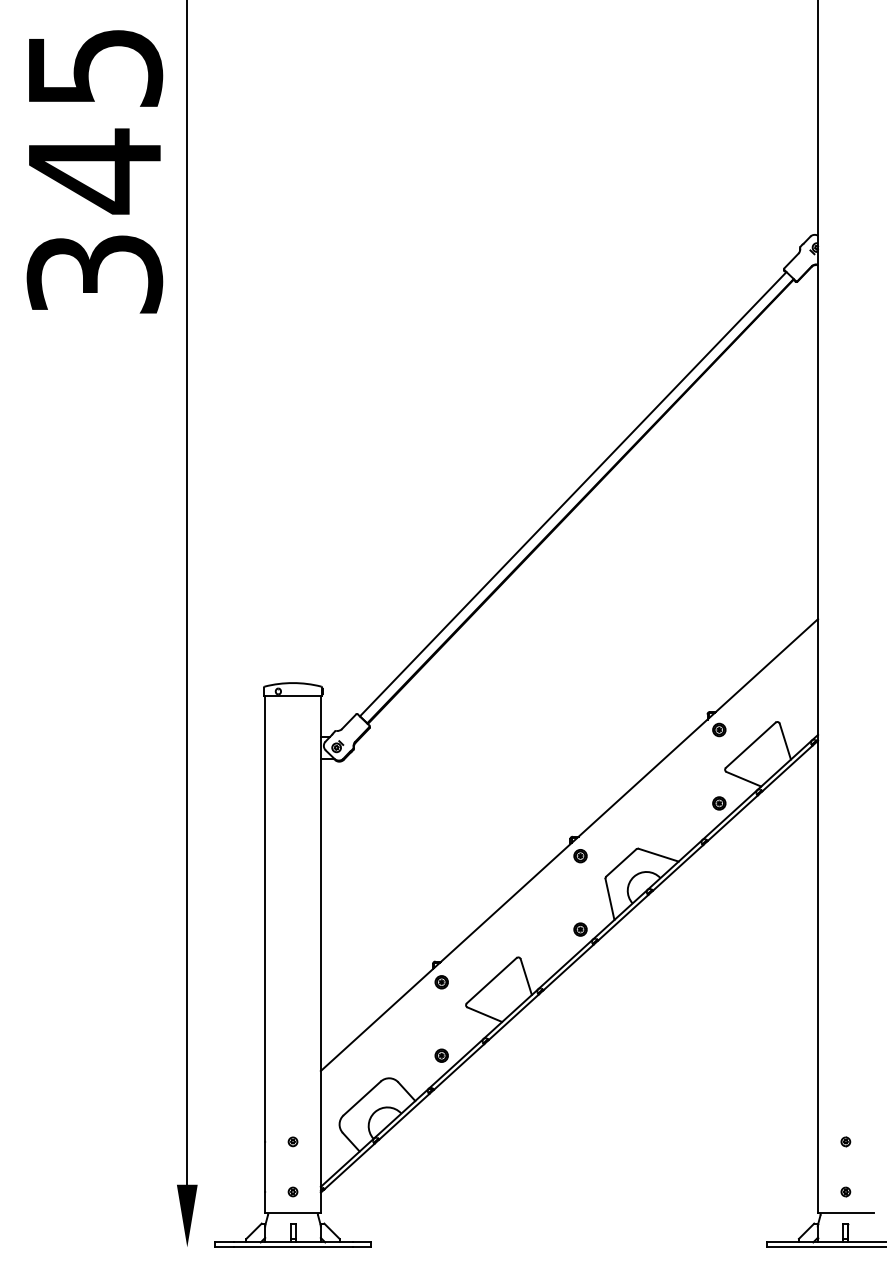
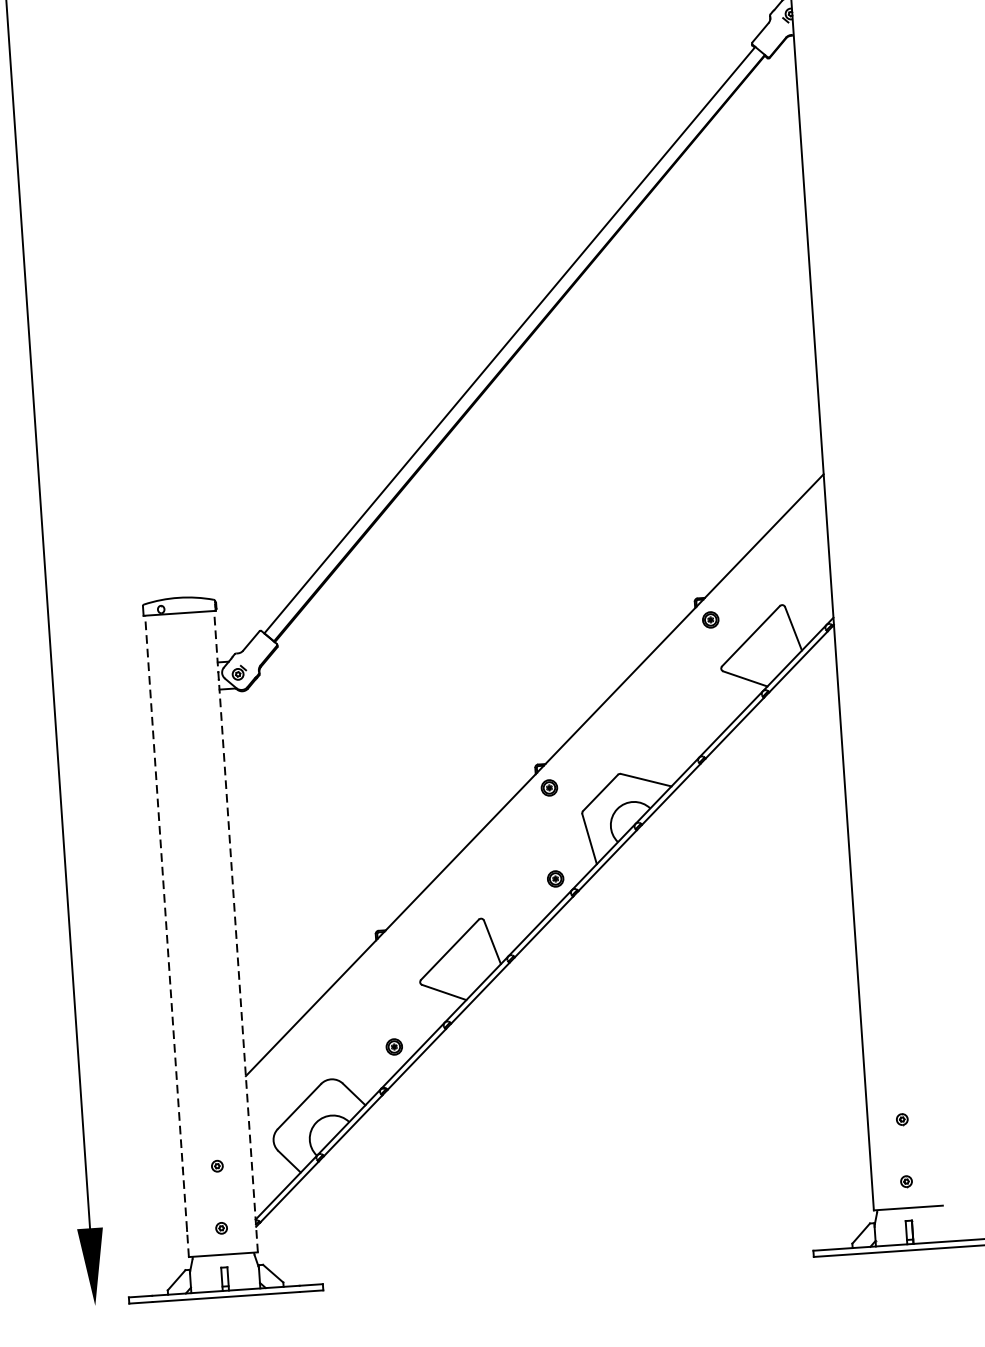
part: (719, 803) -> (717, 710), removed
line: (265, 954) -> (167, 936), solid -> dashed
line: (320, 954) -> (235, 931), solid -> dashed
part: (441, 982) -> (387, 956), removed

